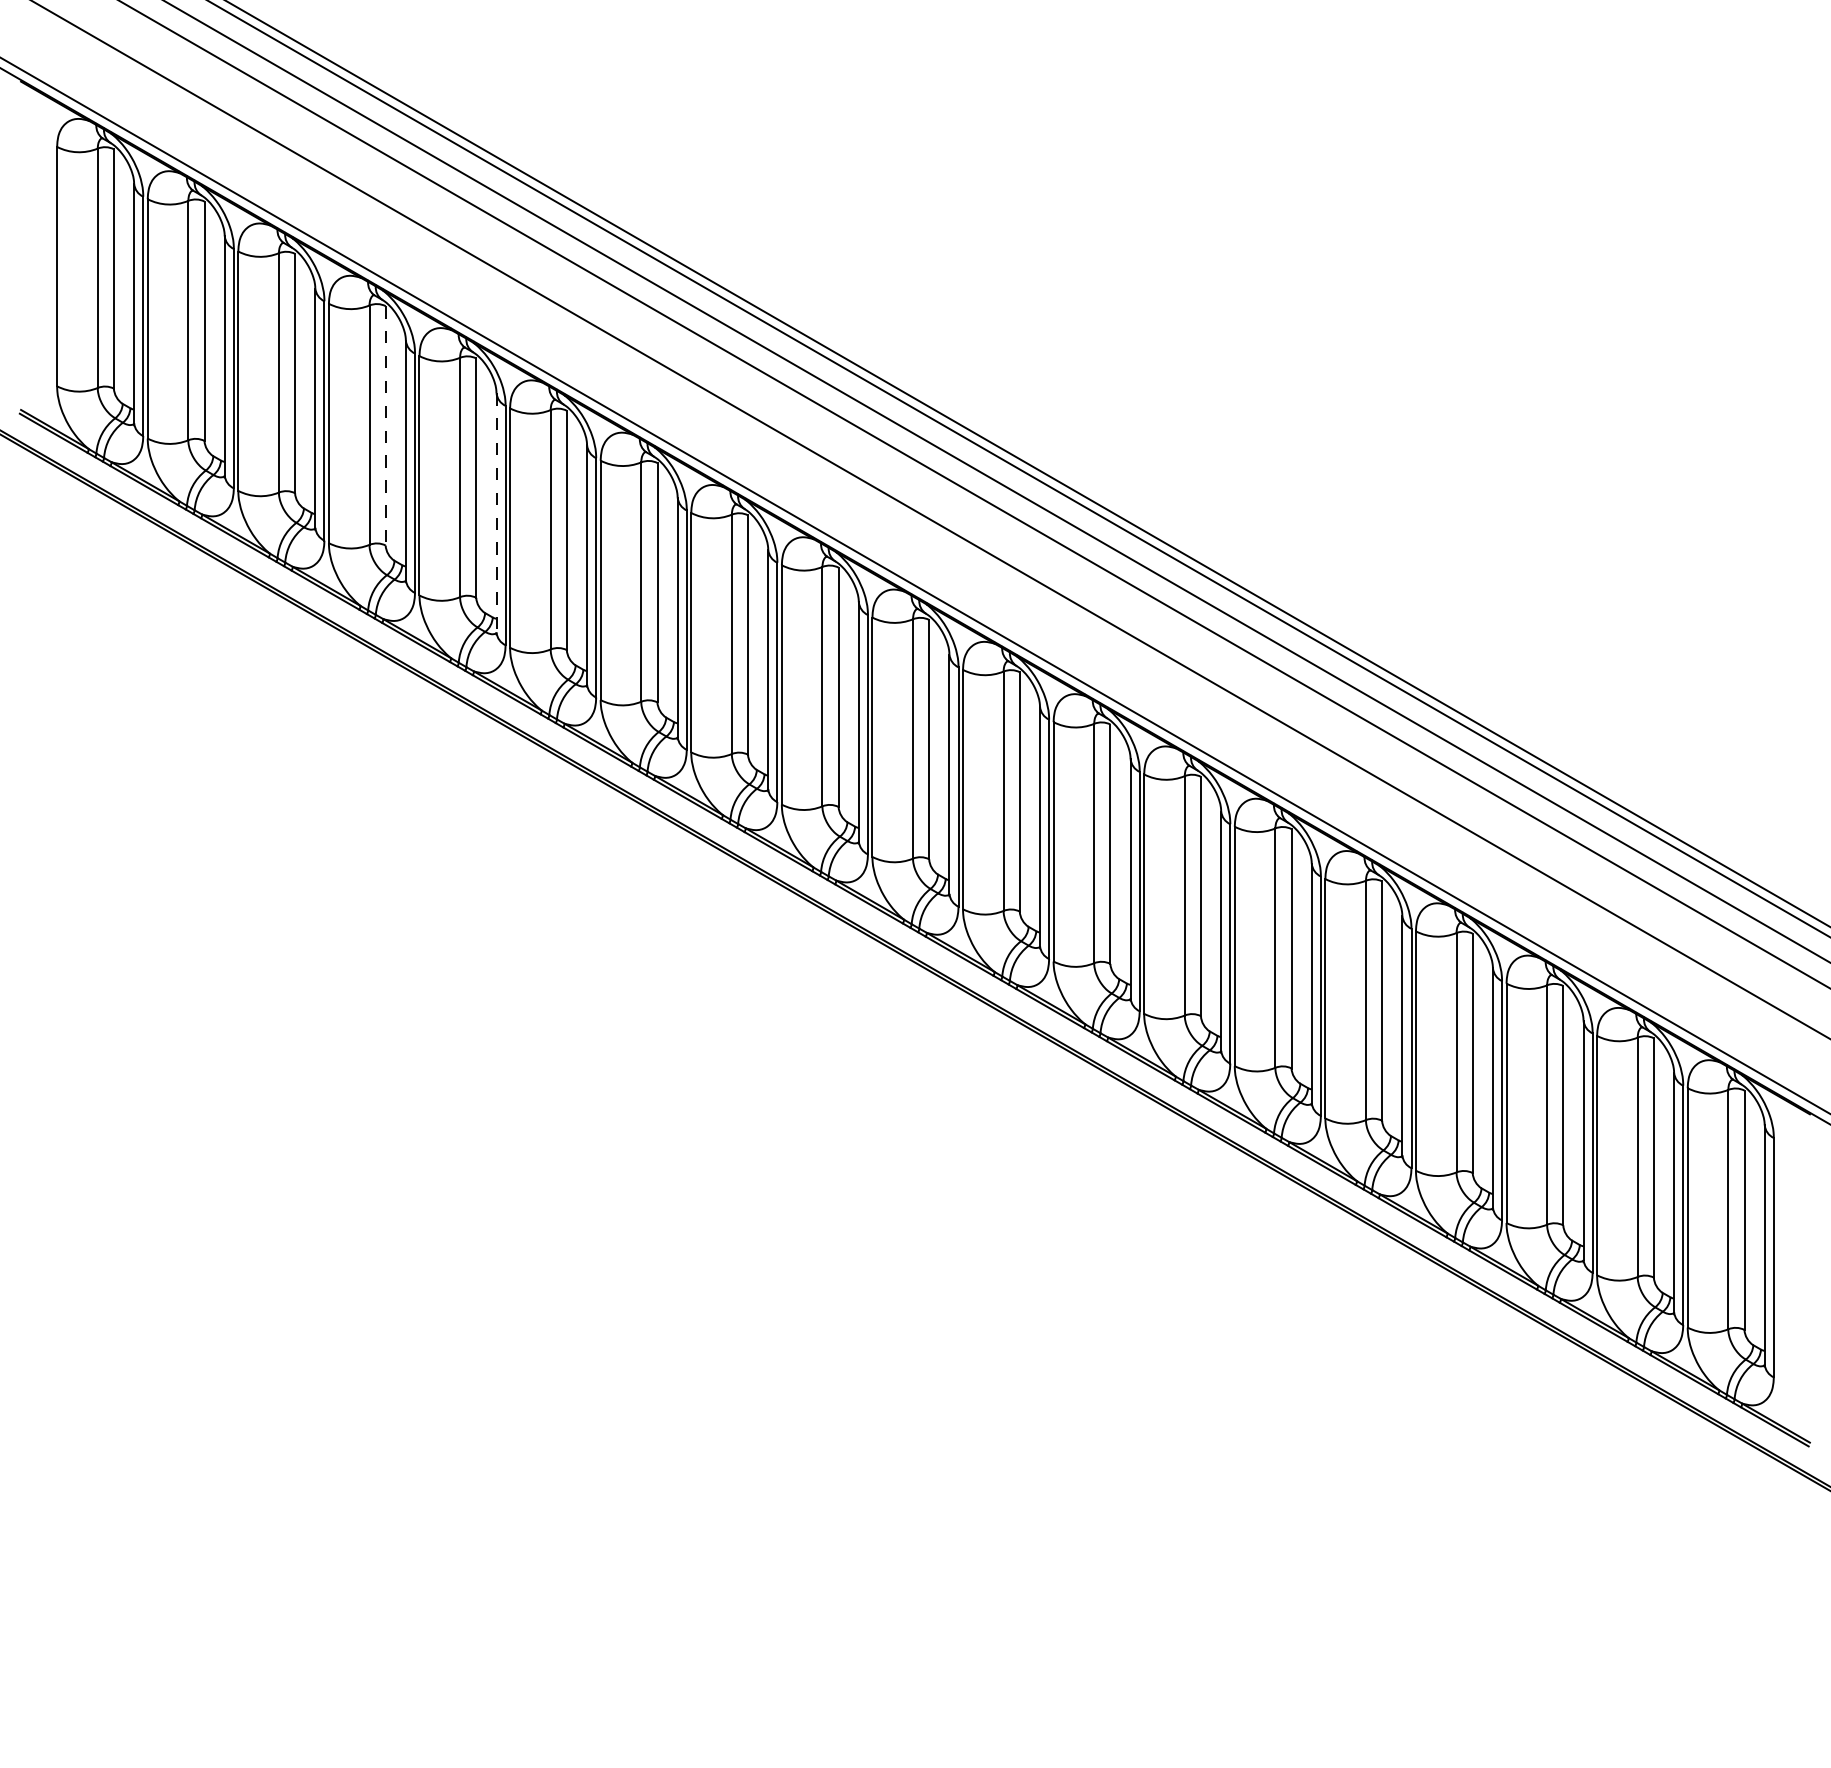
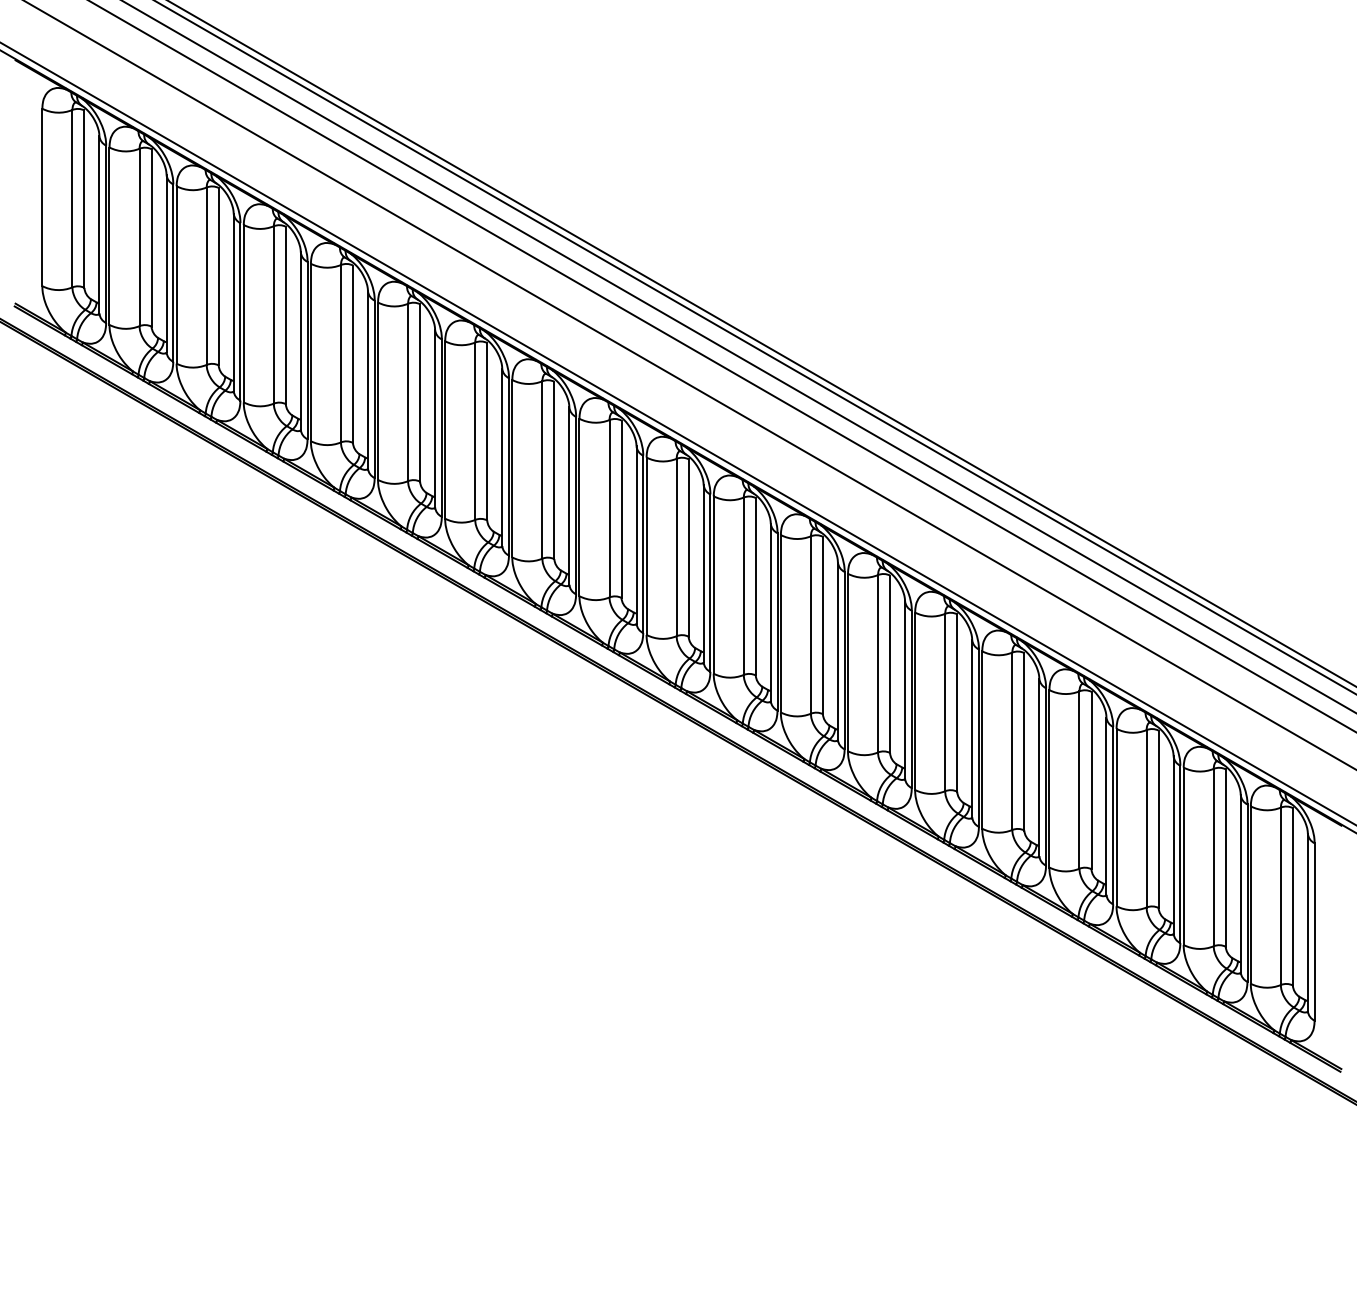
line: (385, 425) -> (285, 315), dashed -> solid
line: (495, 512) -> (367, 379), dashed -> solid

